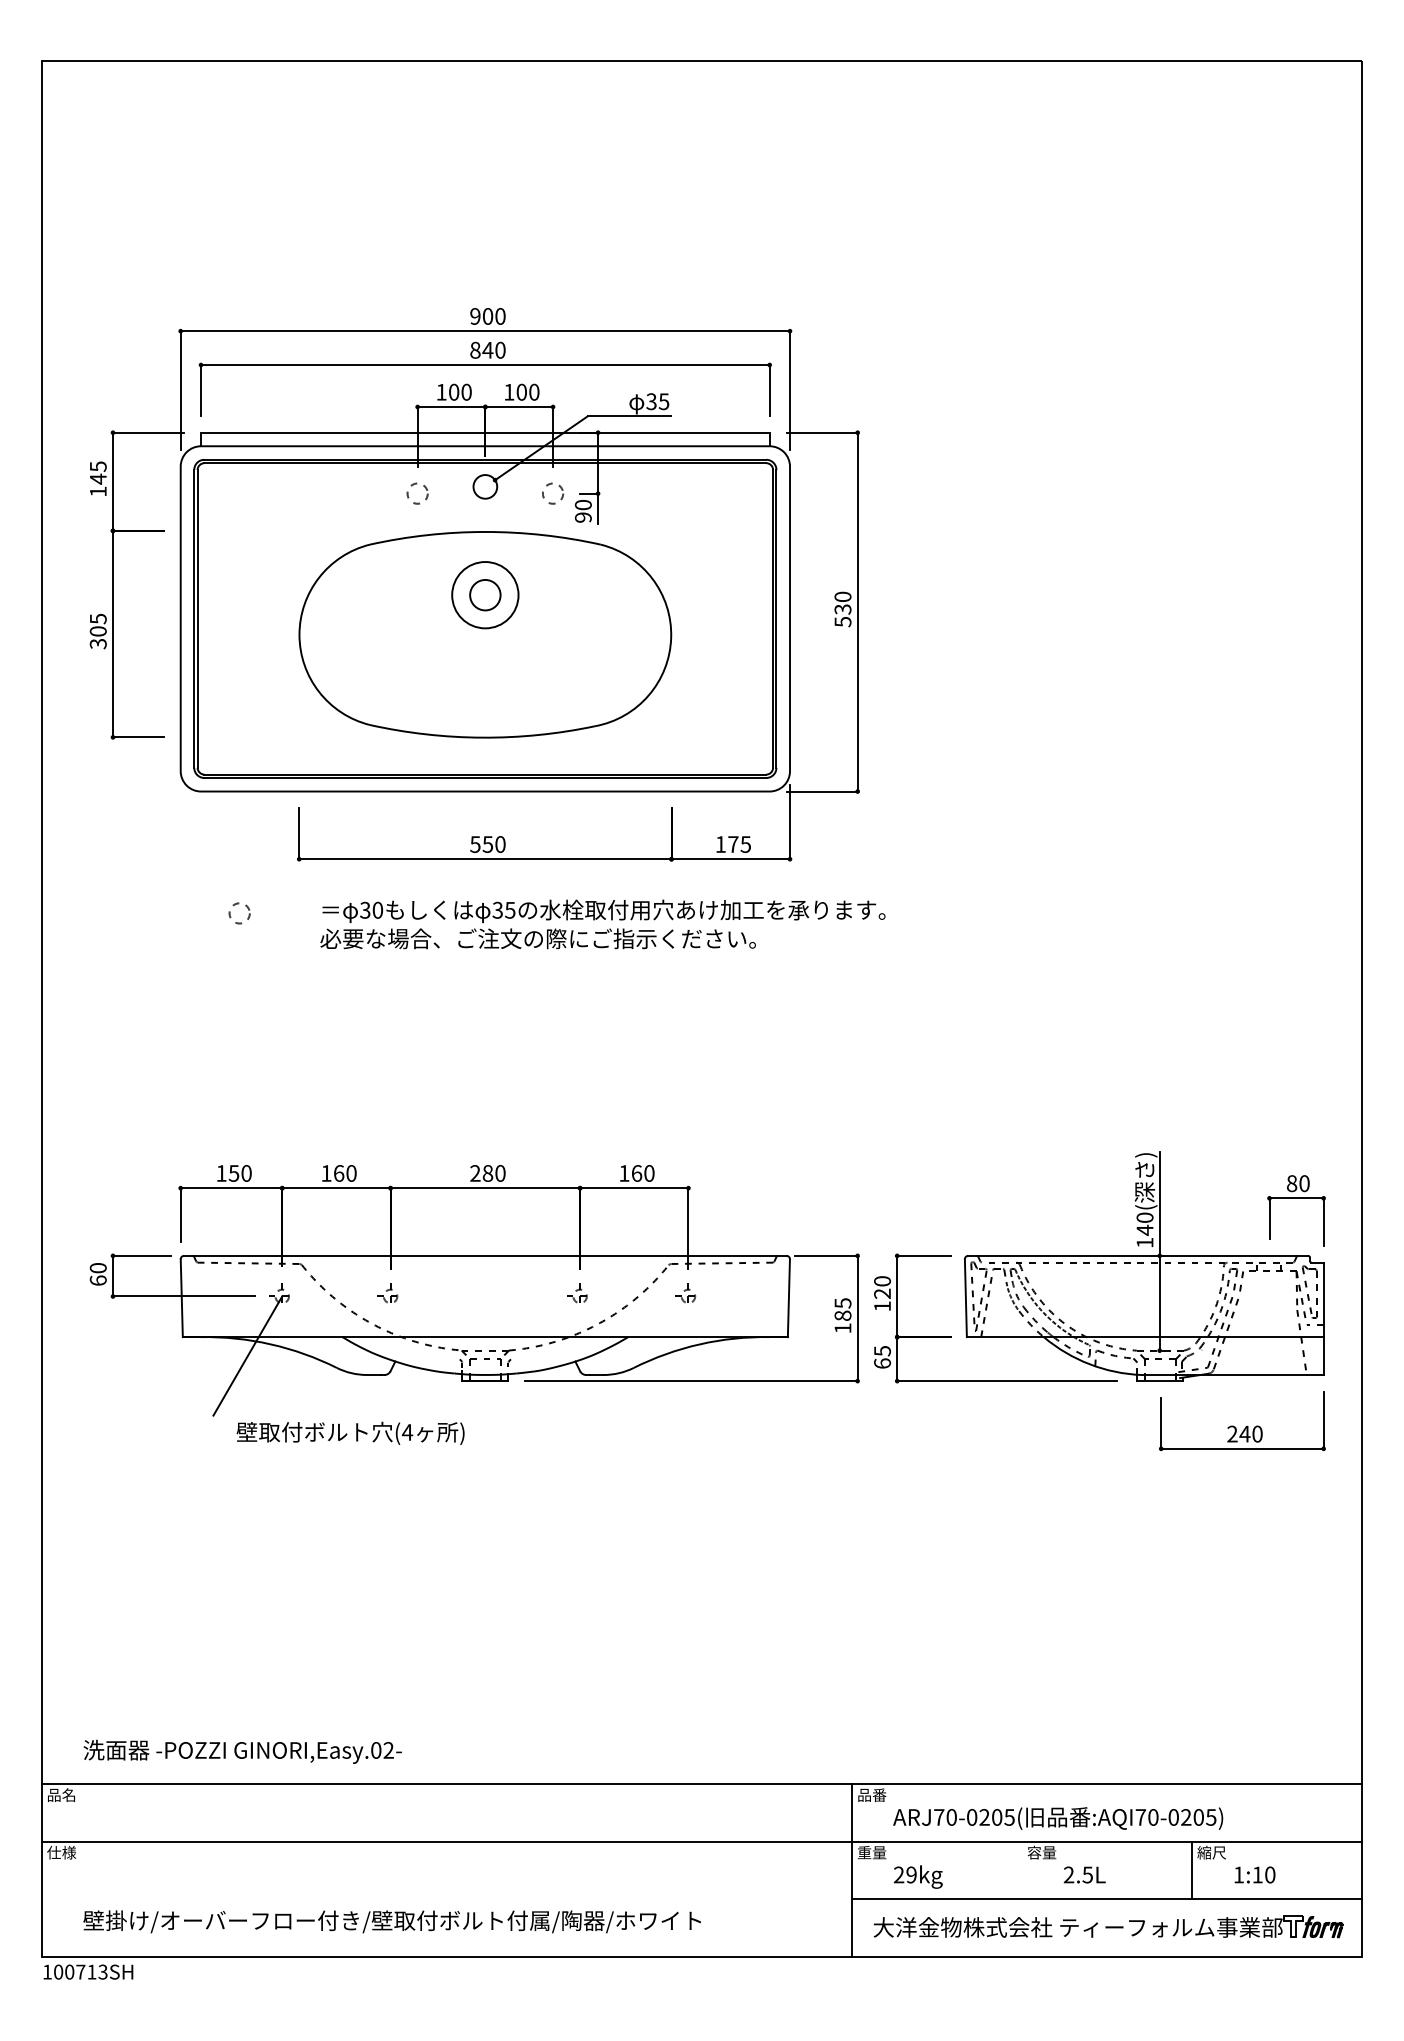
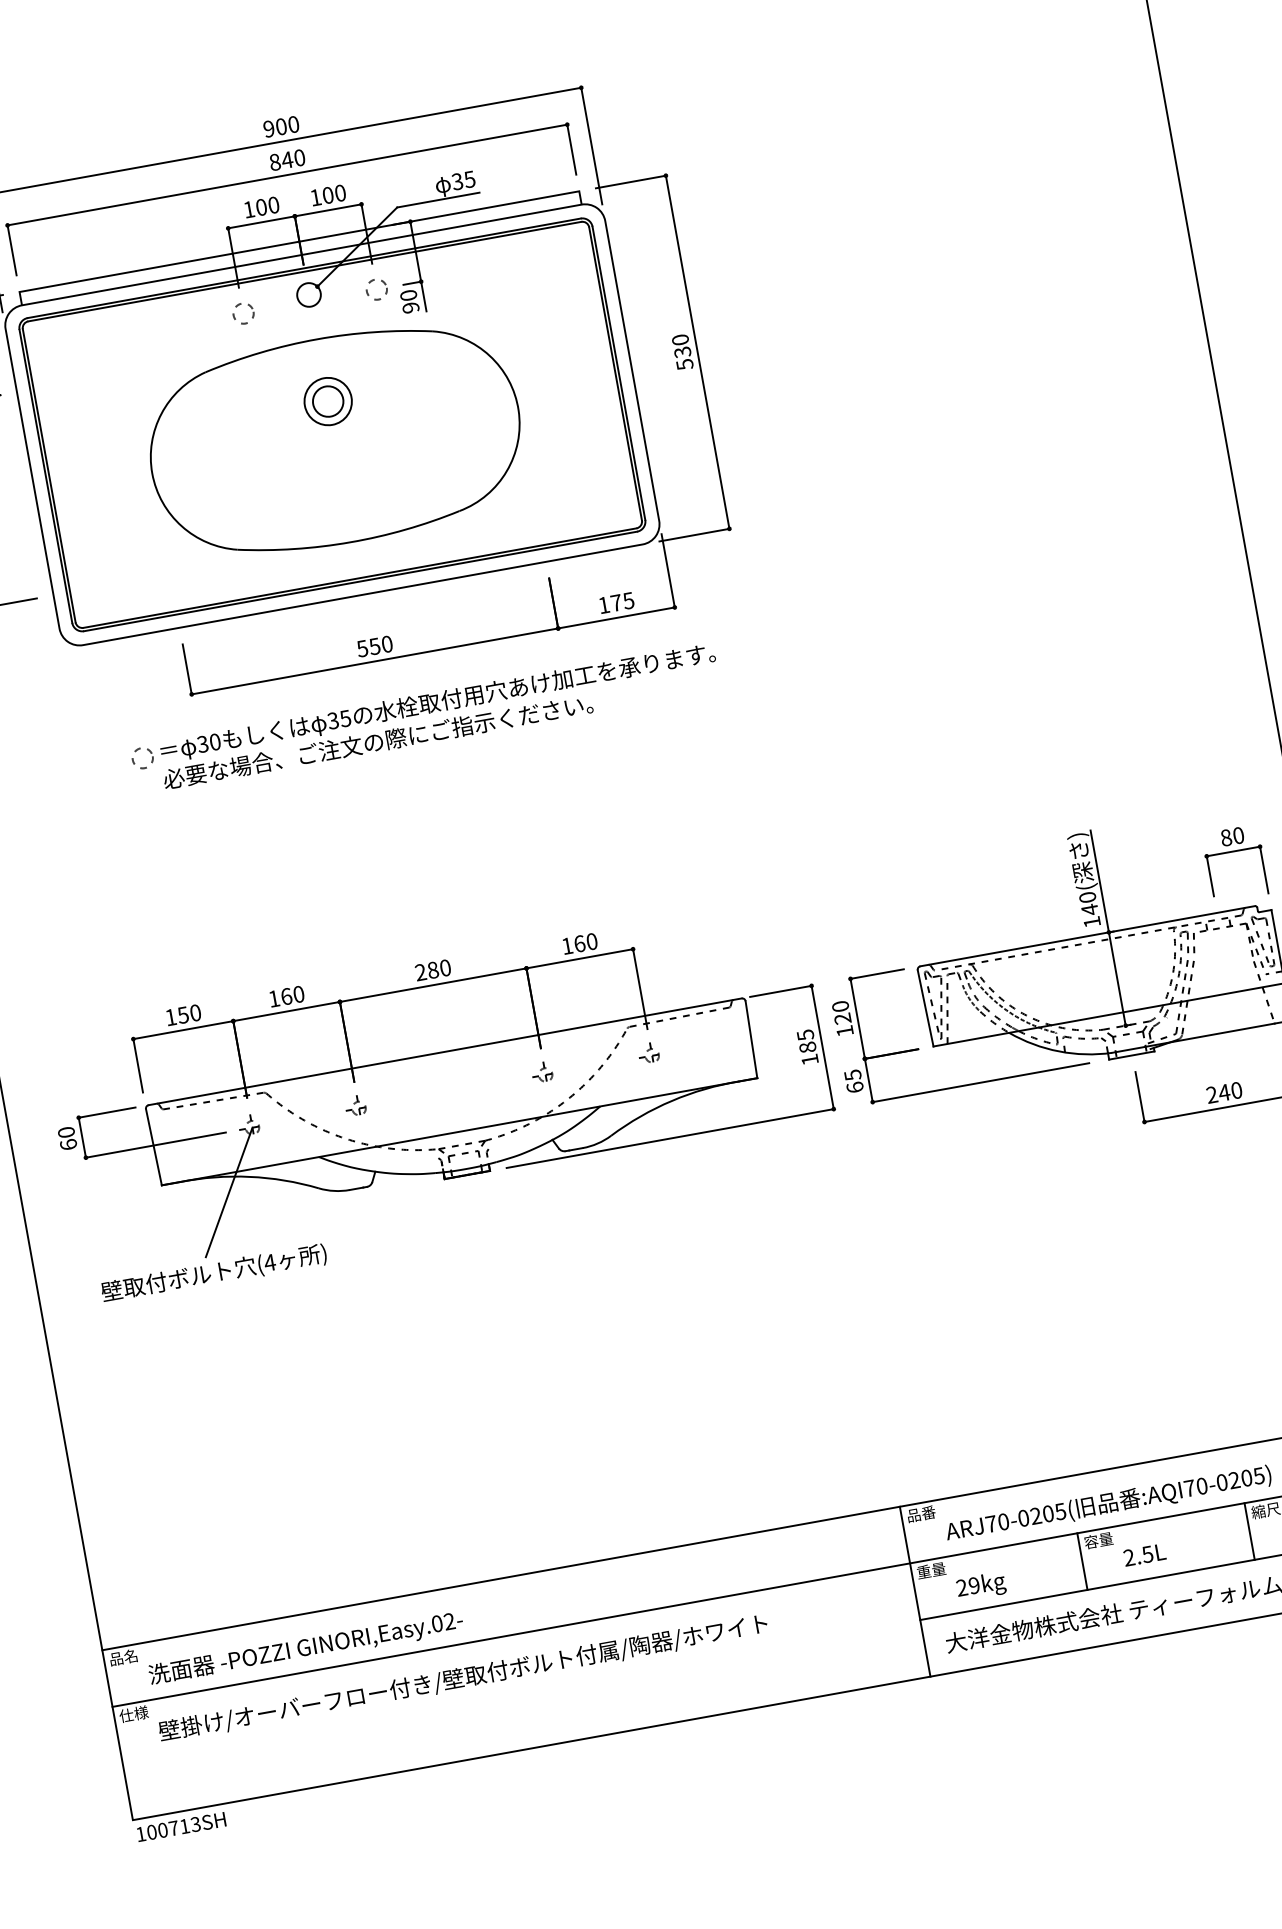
circle: (485, 594) -> (328, 400), size x0.71
text: (602, 924) -> (438, 716), moved
text: (350, 1432) -> (213, 1272), moved
text: (242, 1751) -> (305, 1648), moved
line: (1022, 1870) -> (1082, 1561), added
text: (391, 1921) -> (462, 1678), moved

